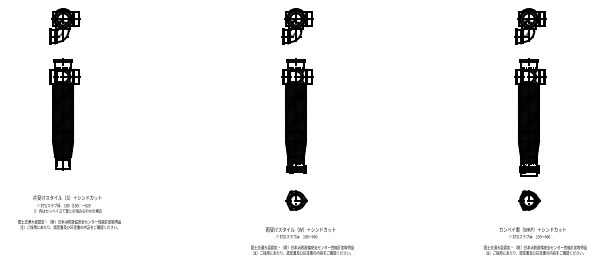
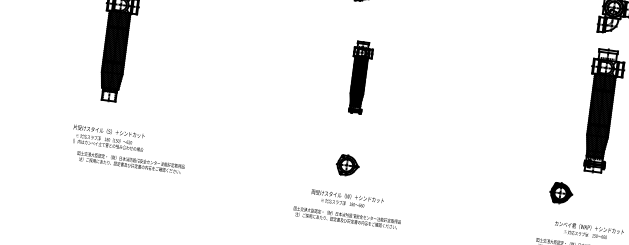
part: (297, 115) -> (360, 76), size x0.6
part: (529, 200) -> (561, 193), moved
text: (69, 224) -> (130, 162), moved

